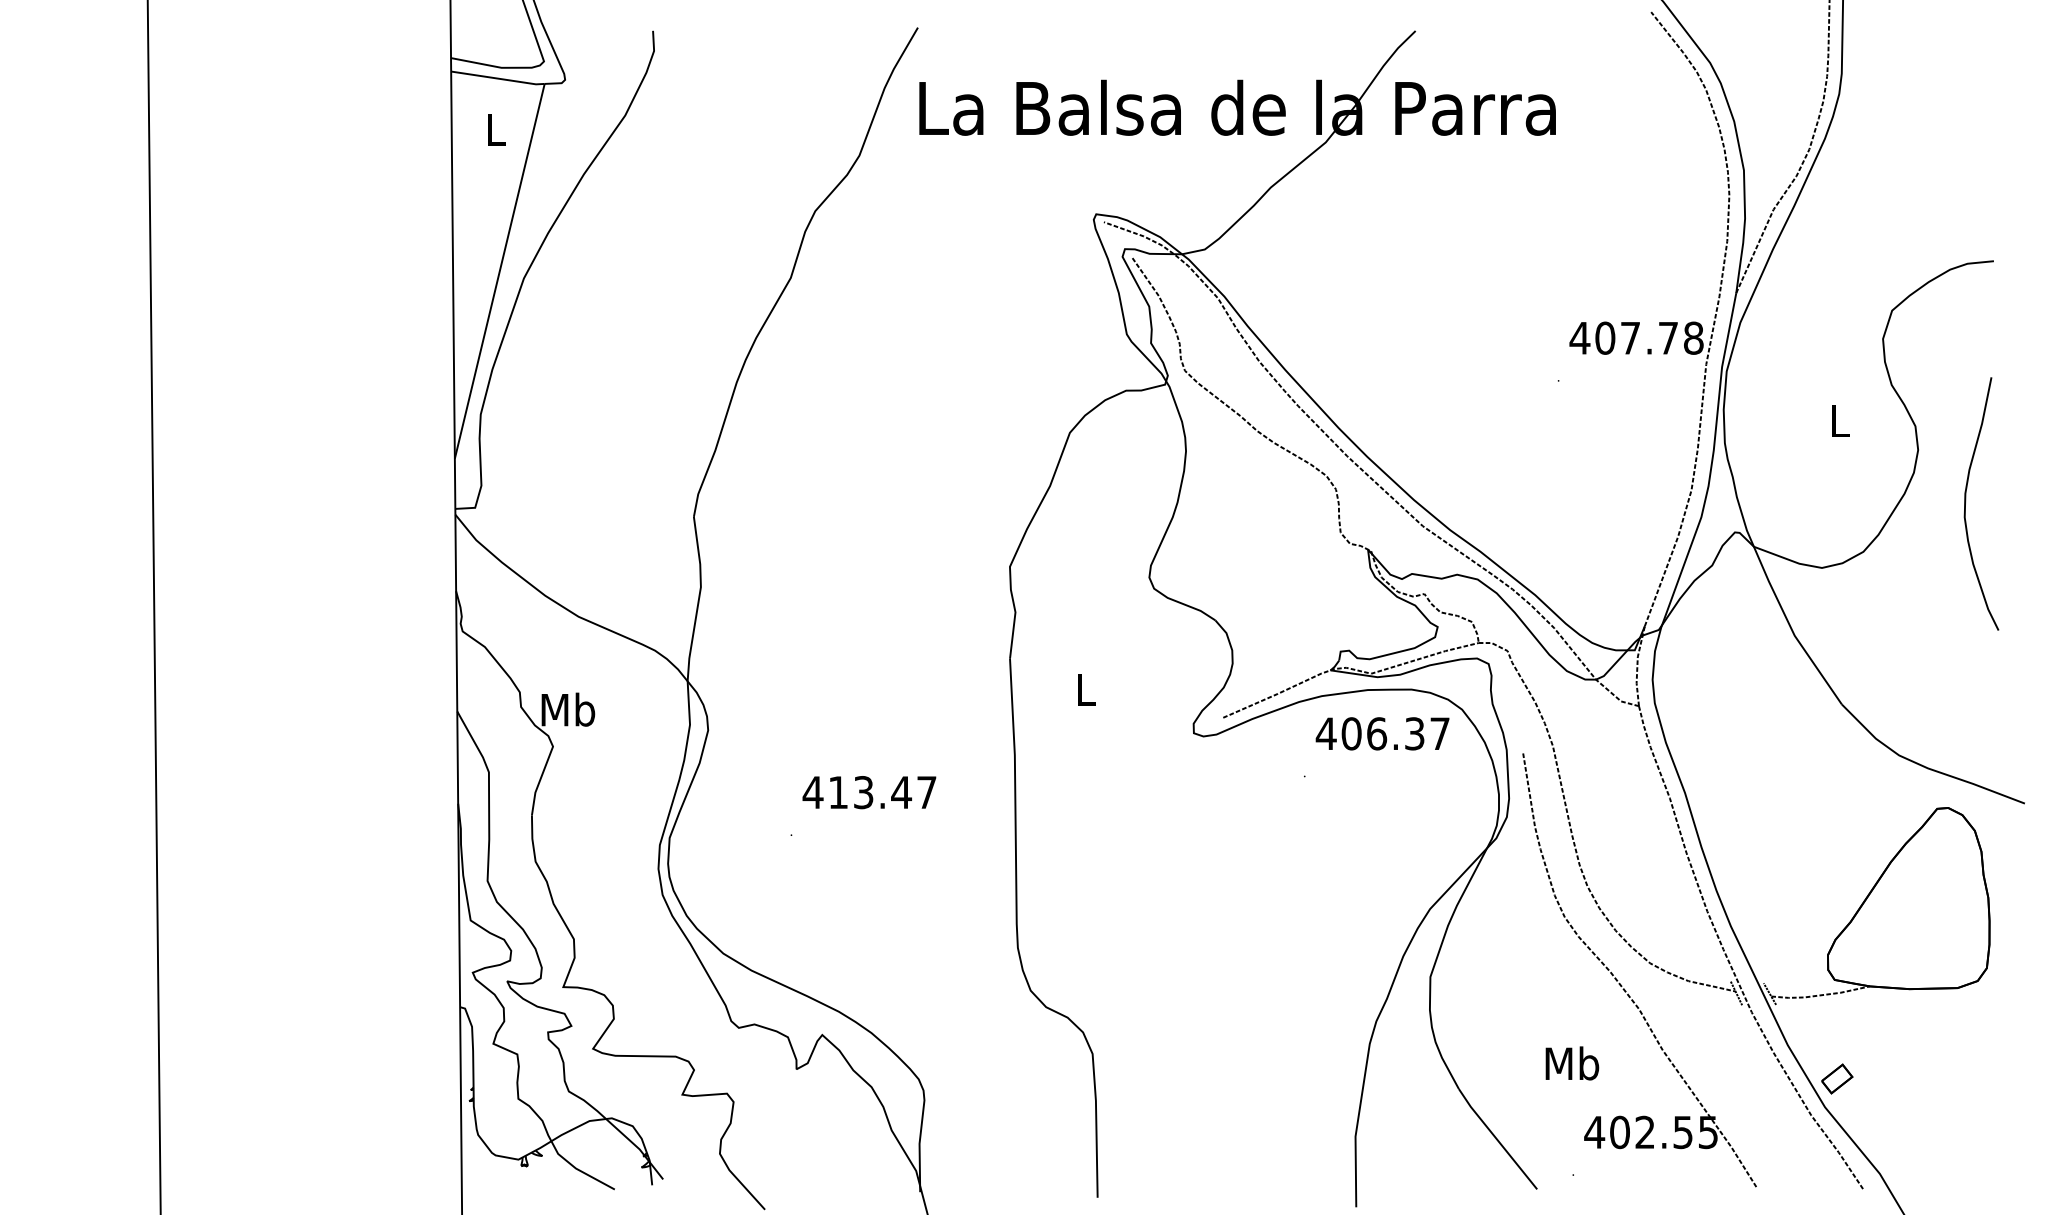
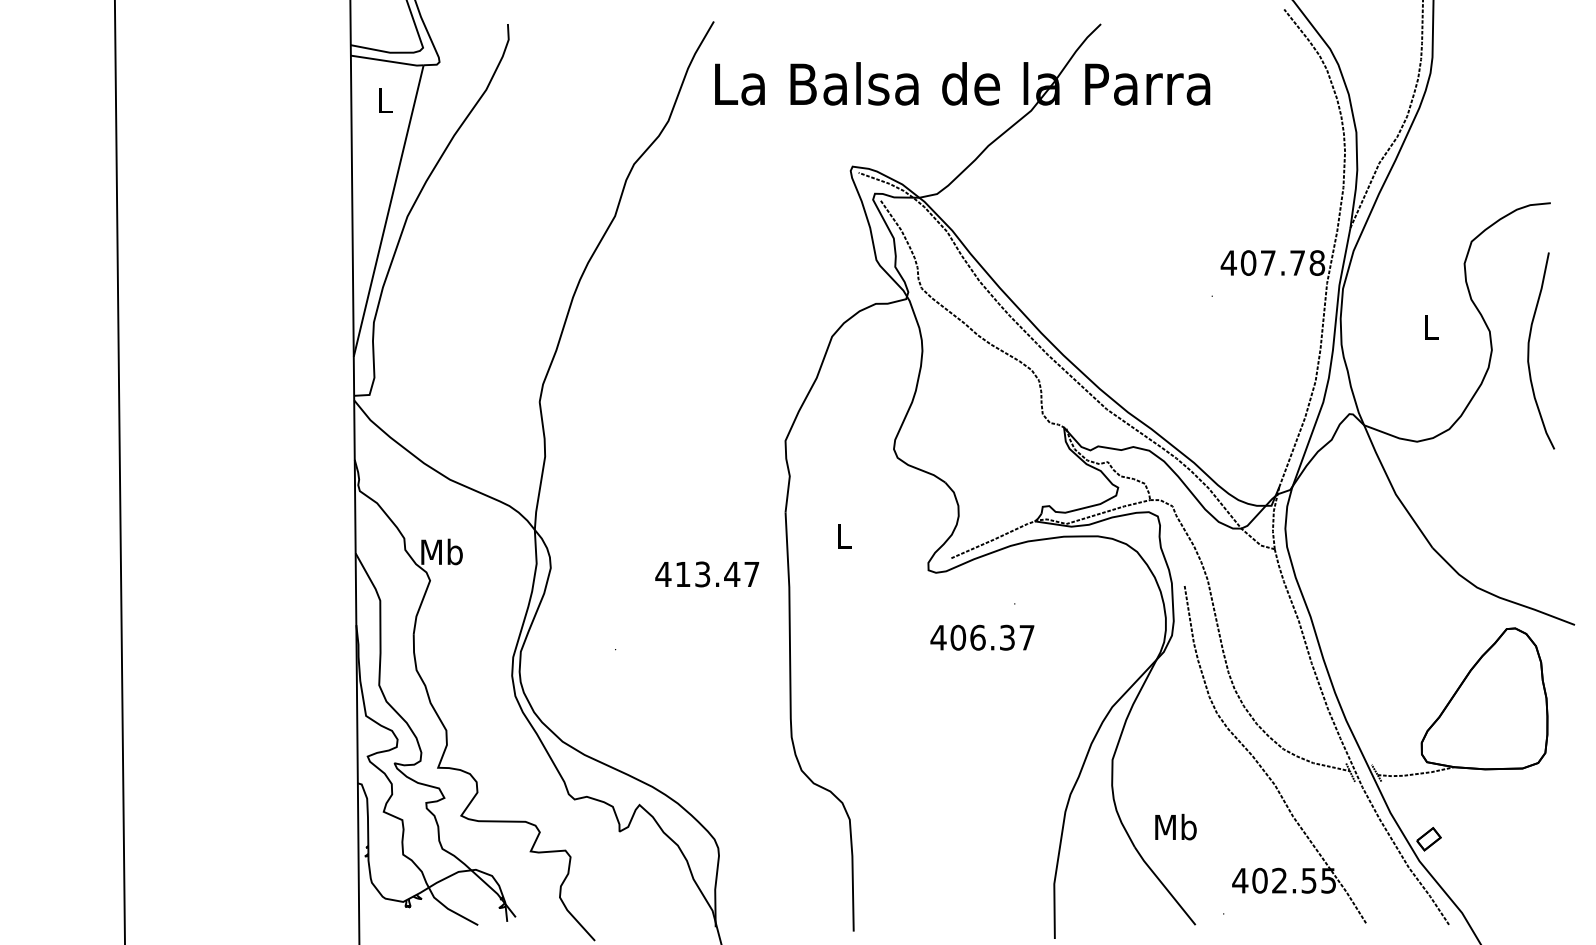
curve: (1966, 503) -> (1529, 350), moved
text: (1382, 733) -> (982, 637), moved
text: (869, 792) -> (707, 574), moved
text: (1571, 1062) -> (1175, 826), moved

